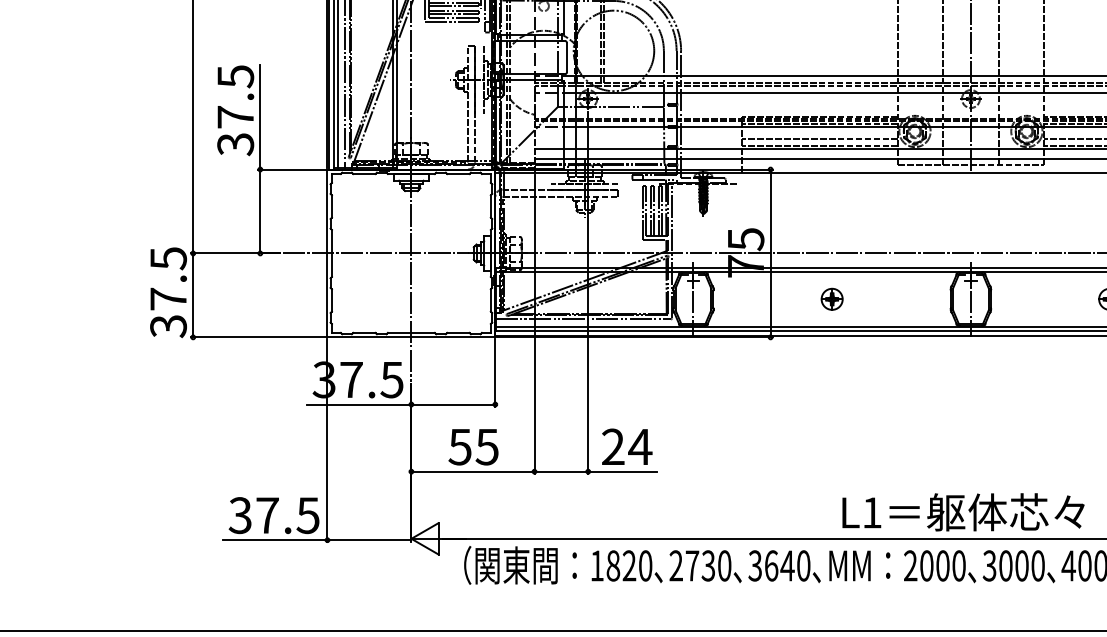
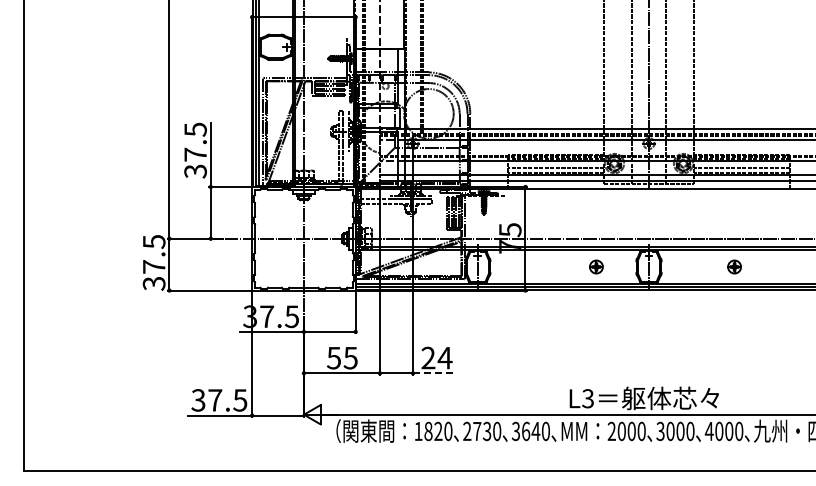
part: (832, 298) -> (596, 266), moved
line: (623, 471) -> (434, 373), solid -> dashed
text: (871, 512) -> (587, 398), L1 -> L3

